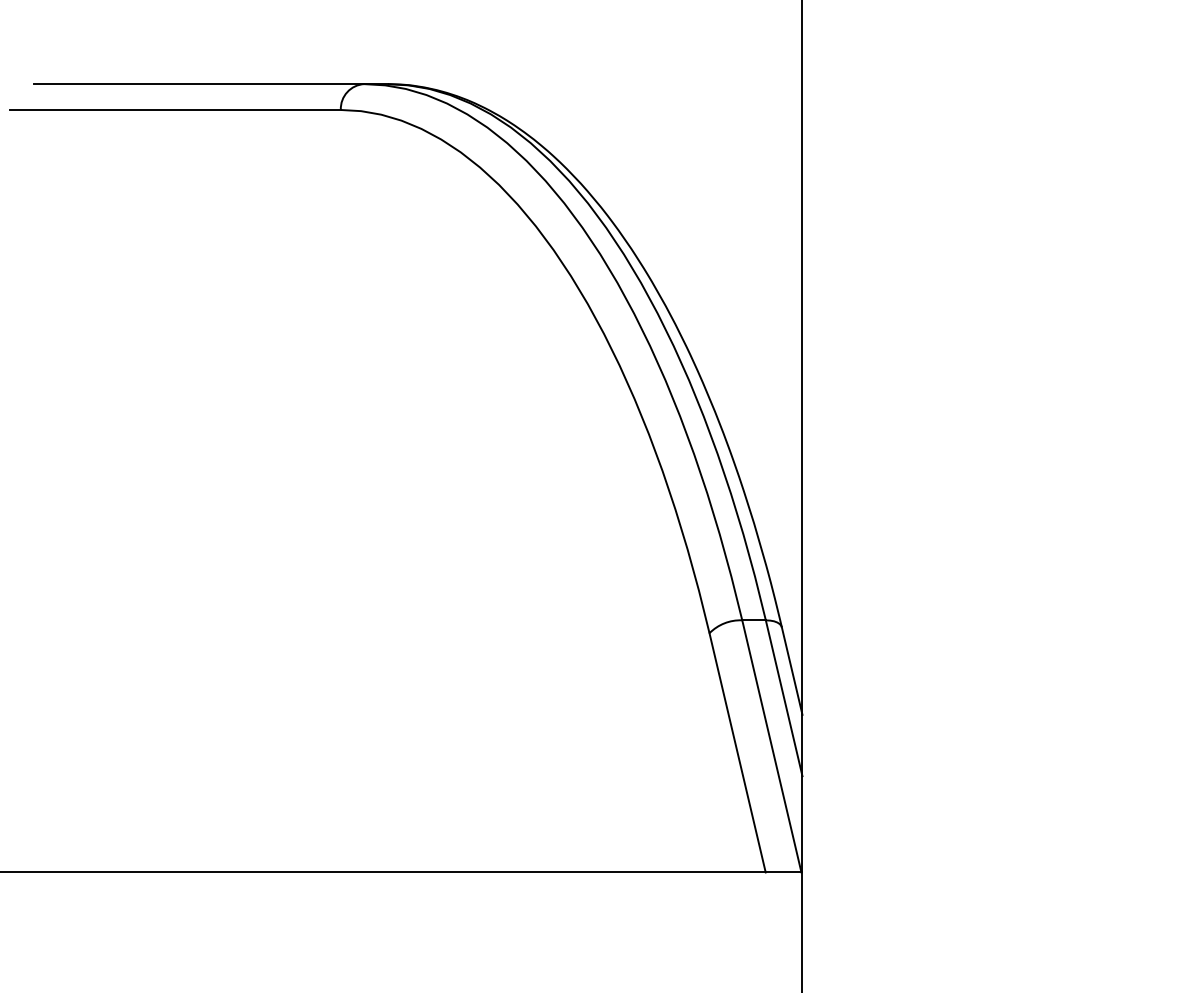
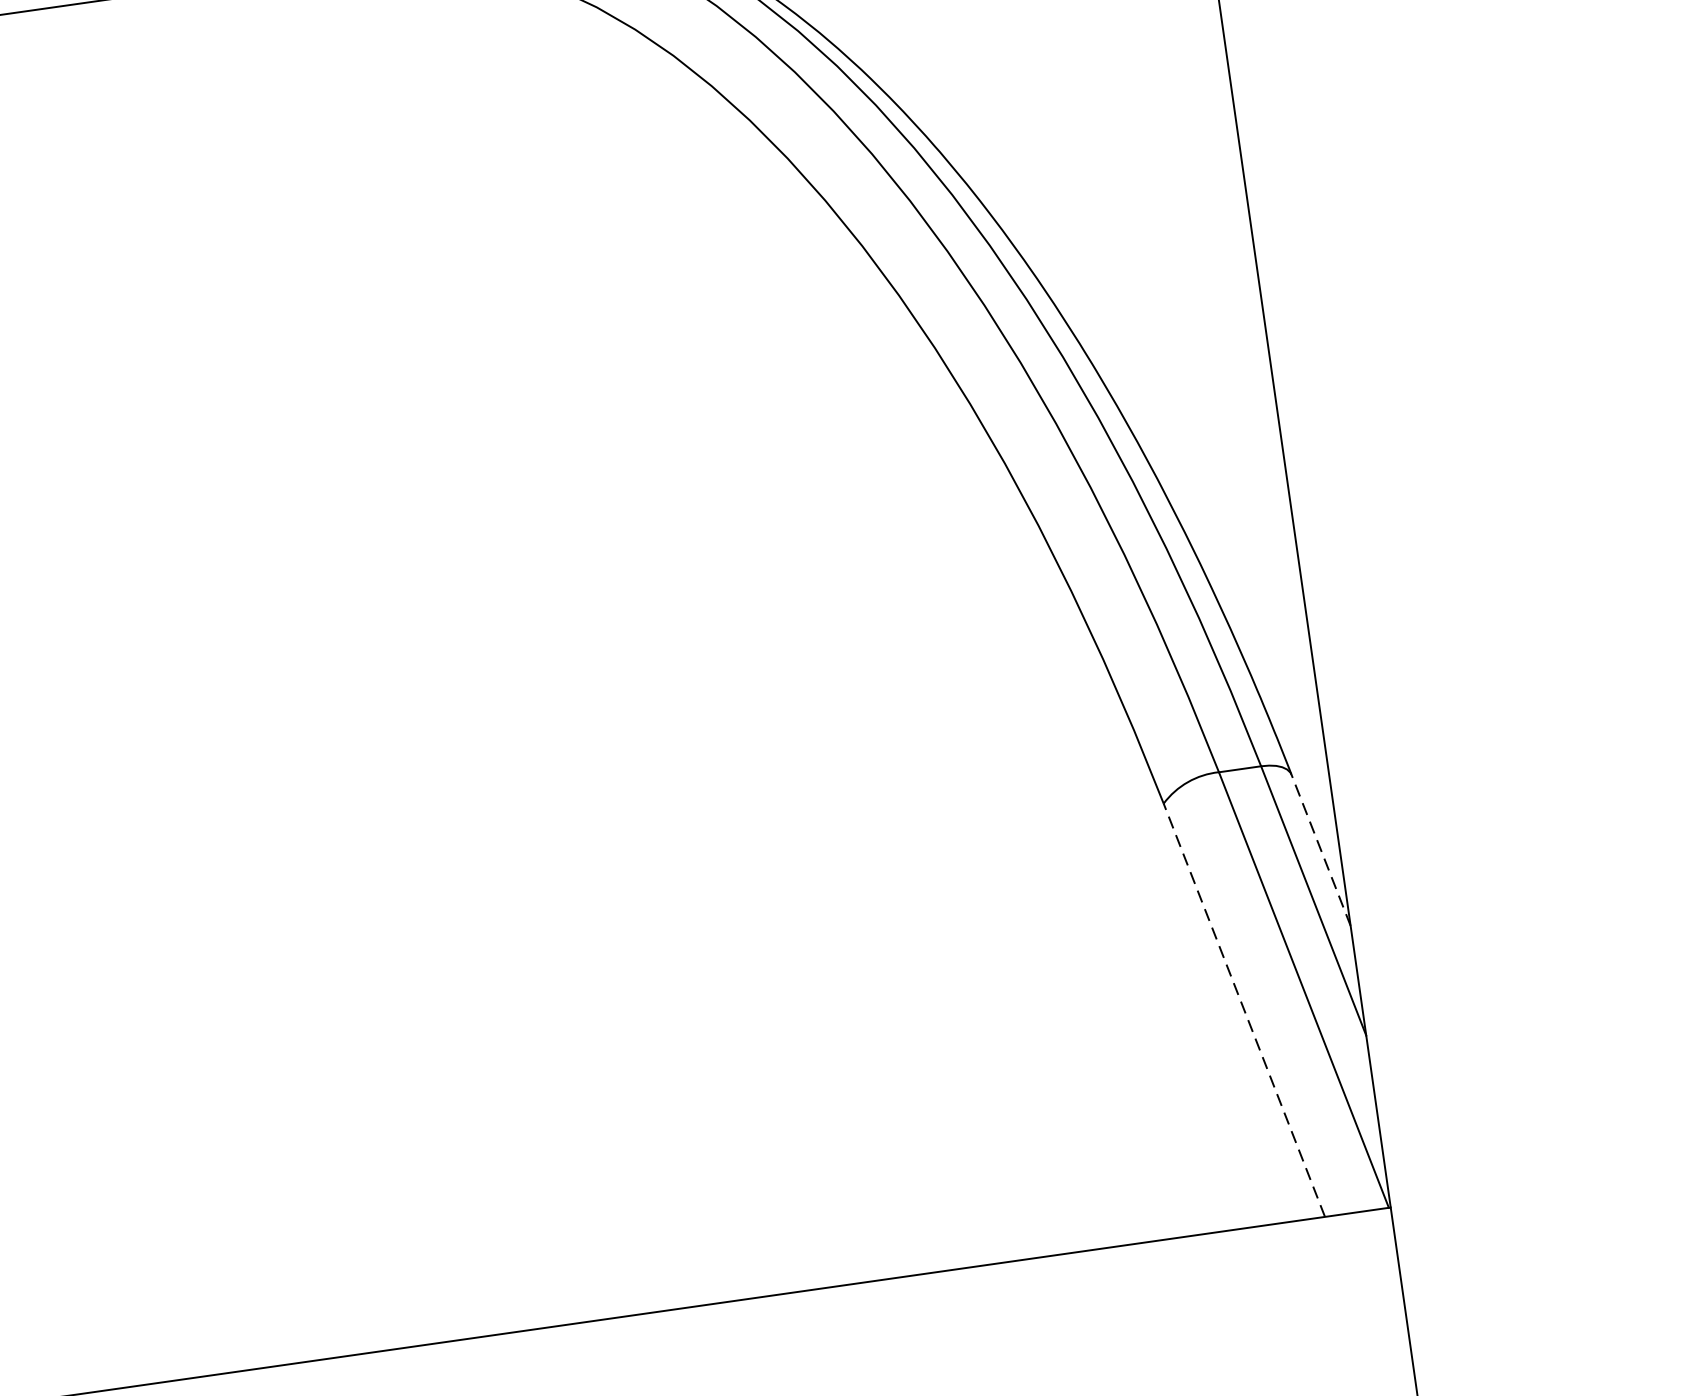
line: (792, 671) -> (1321, 850), solid -> dashed
line: (737, 752) -> (1244, 1009), solid -> dashed

